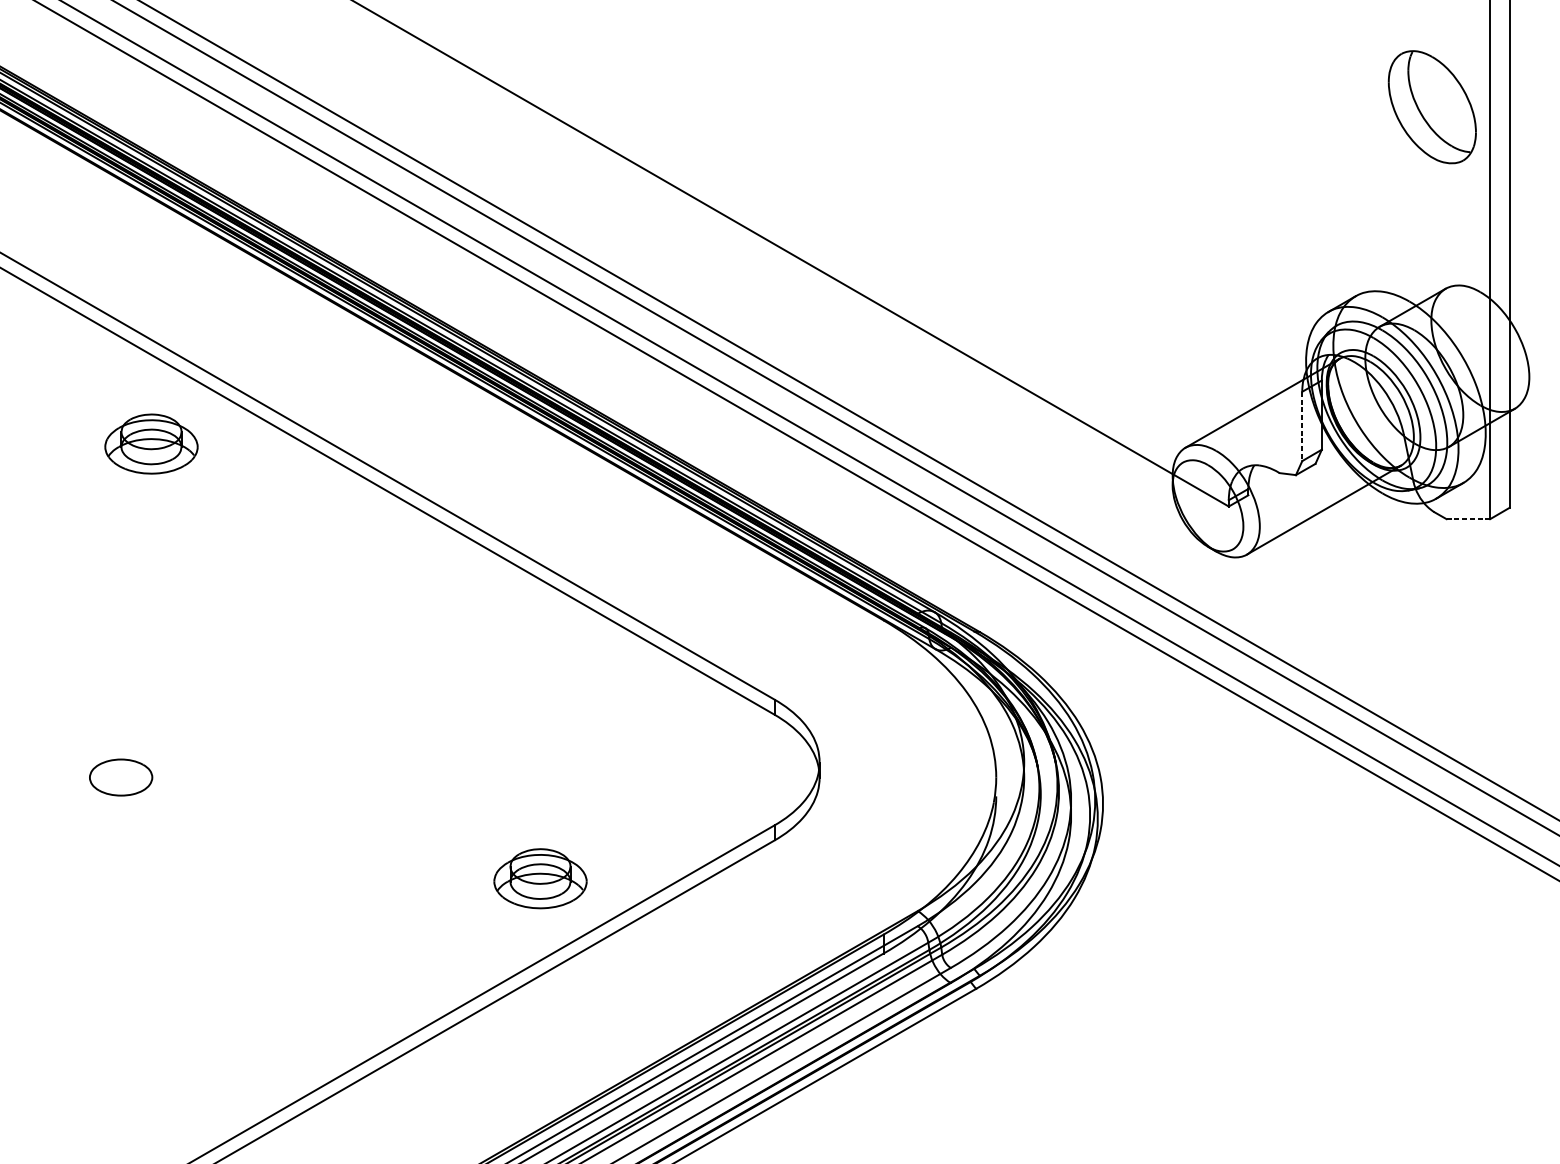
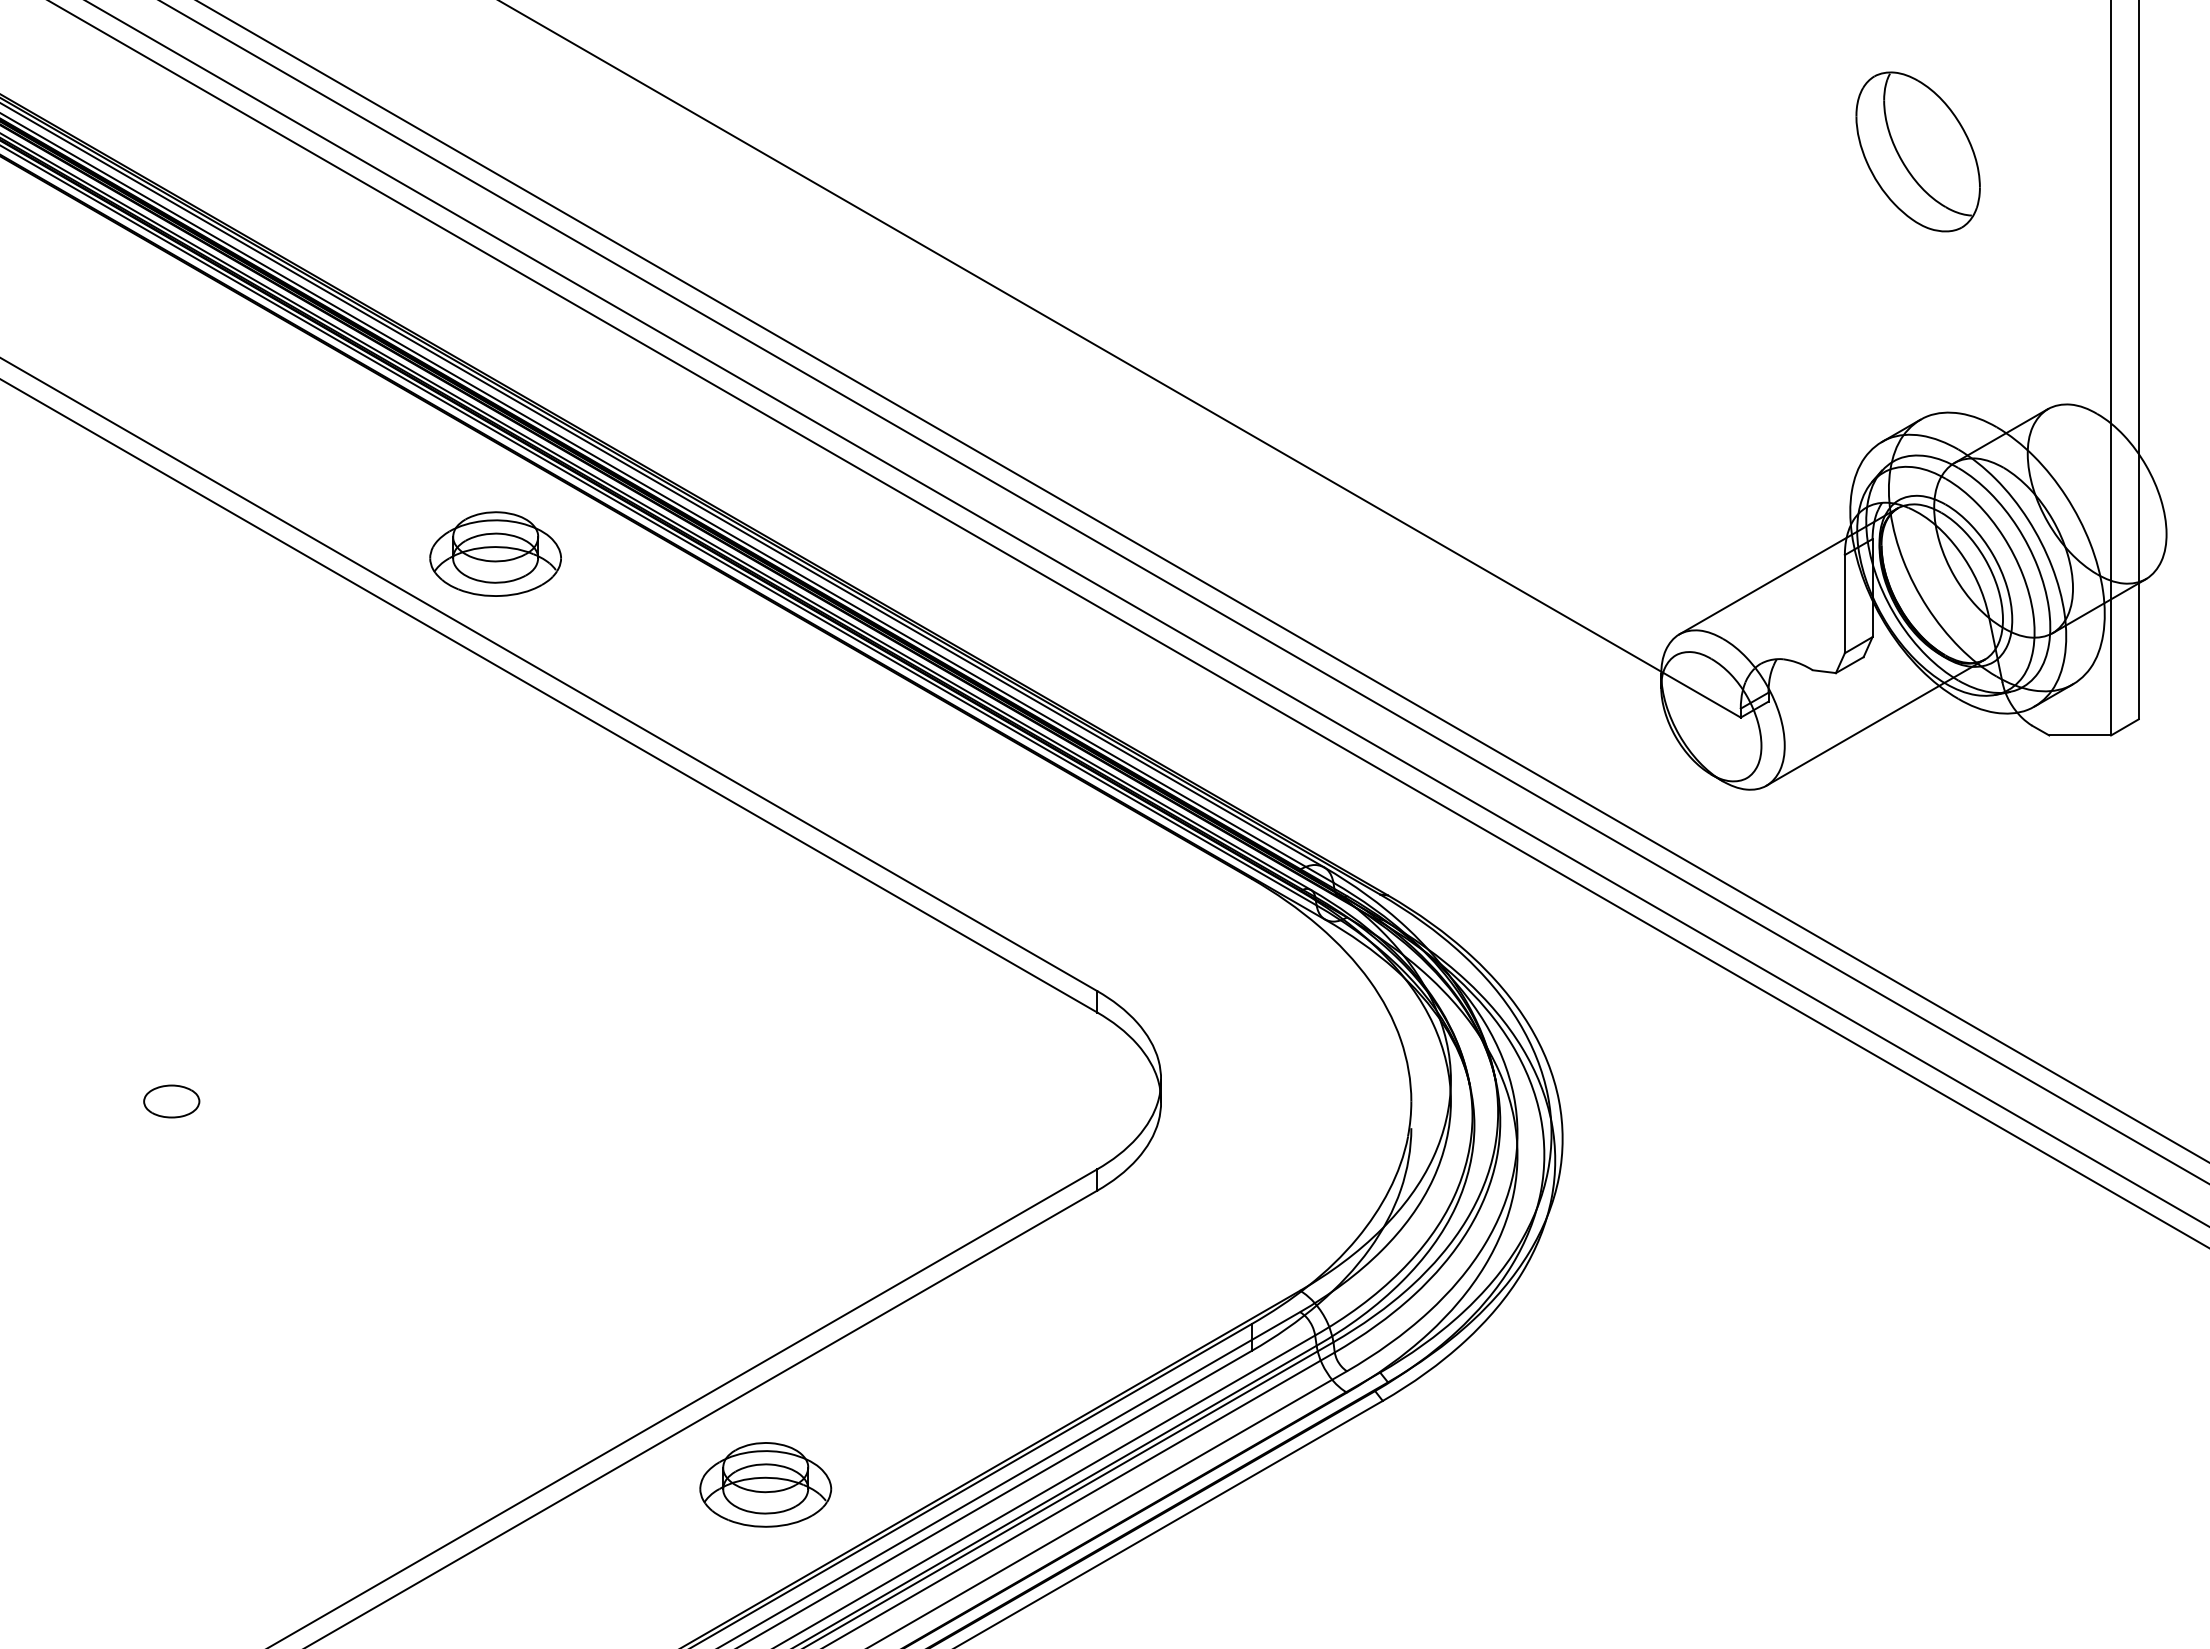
part: (1431, 106) -> (1917, 151), moved
line: (1302, 426) -> (1844, 604), dashed -> solid
part: (151, 443) -> (495, 553), moved
line: (1468, 519) -> (2080, 735), dashed -> solid
part: (121, 777) -> (171, 1101), size x0.62
part: (540, 878) -> (765, 1484), moved

